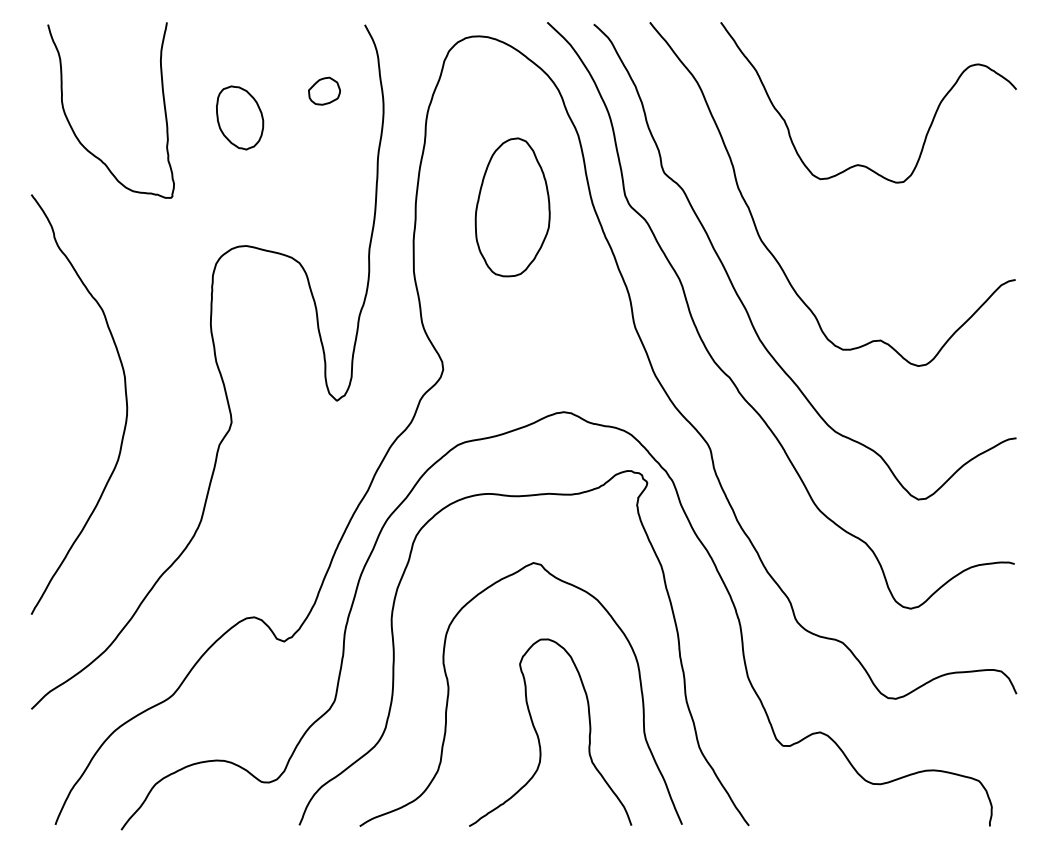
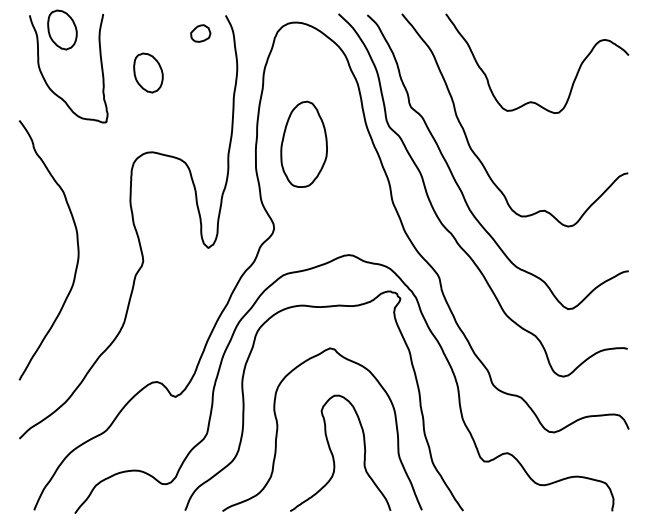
part: (101, 47) -> (62, 29), added
part: (324, 91) -> (200, 33), moved
part: (511, 205) -> (303, 143), moved

